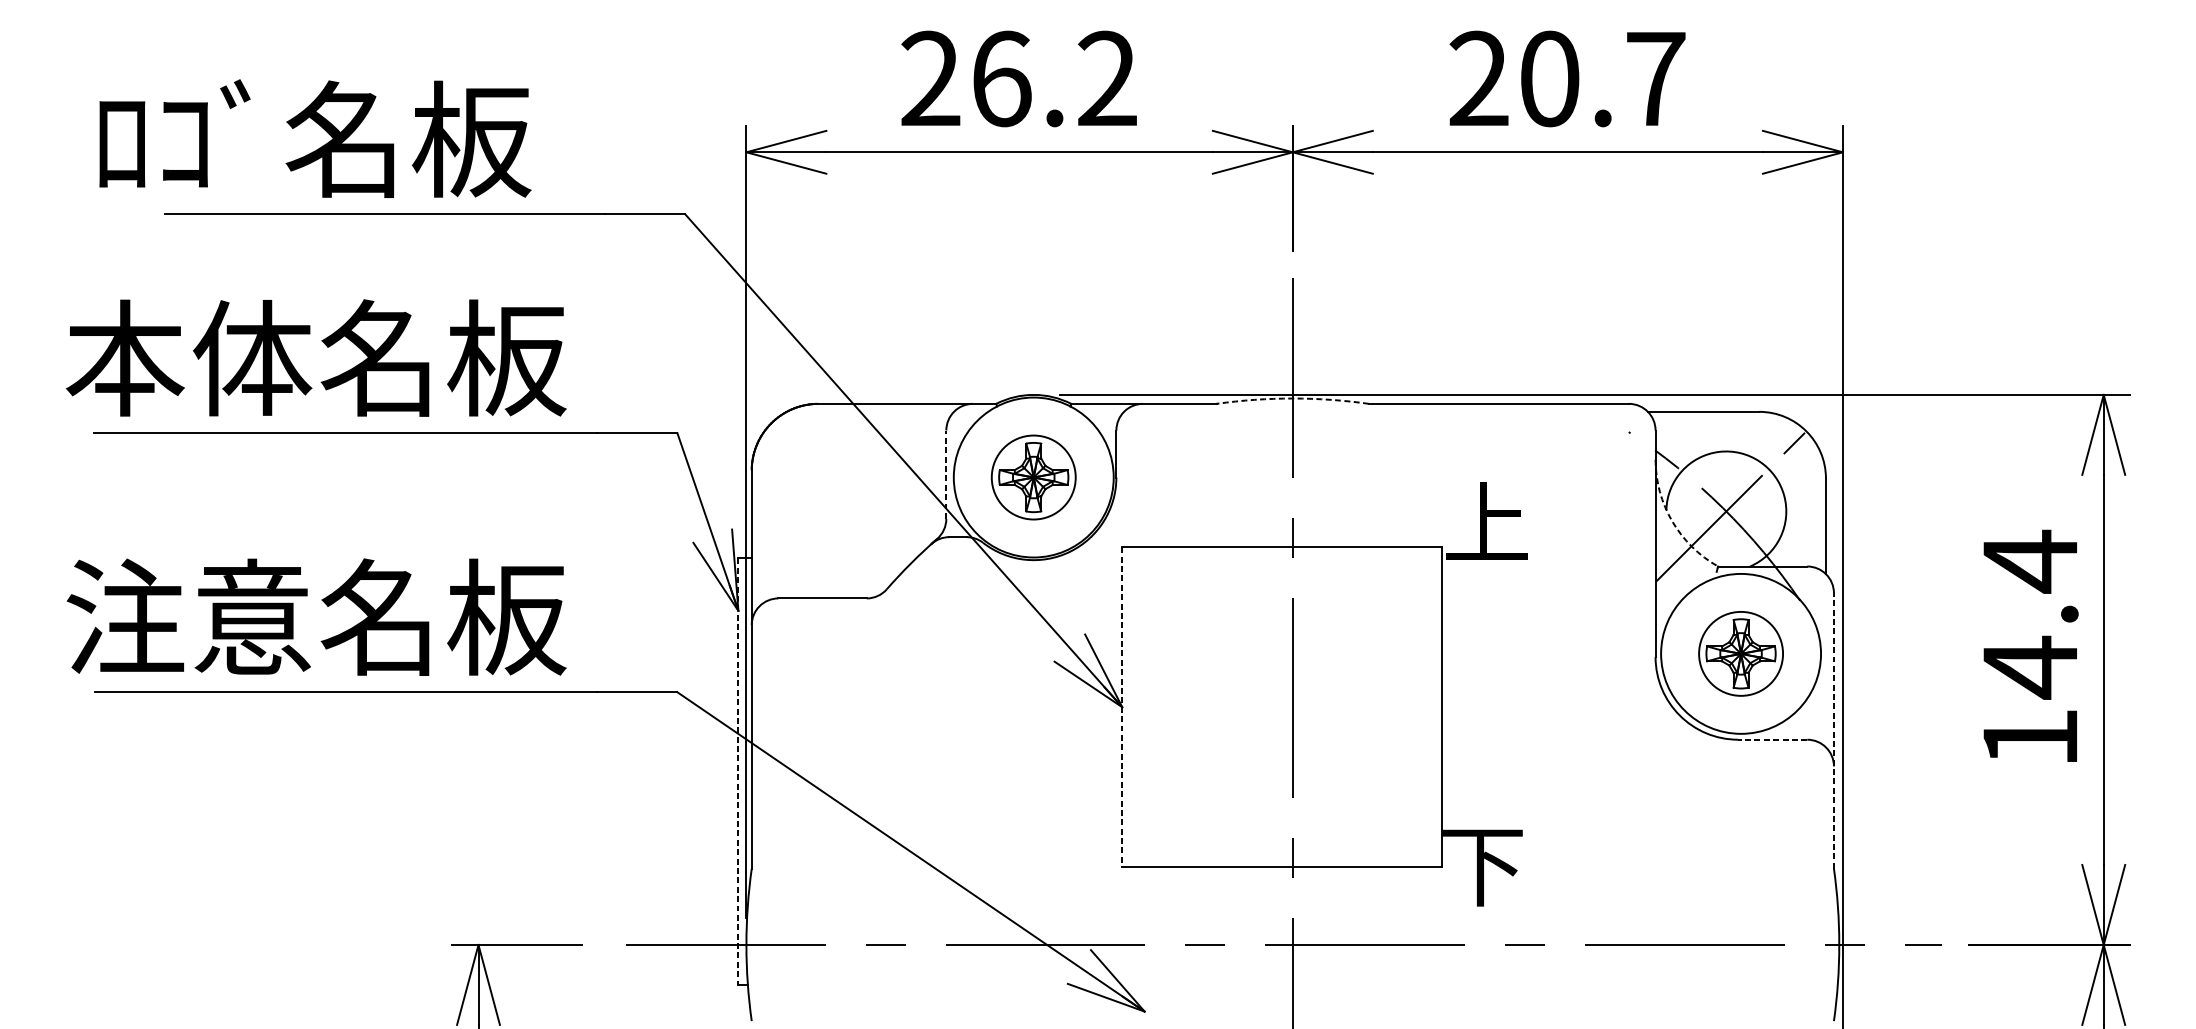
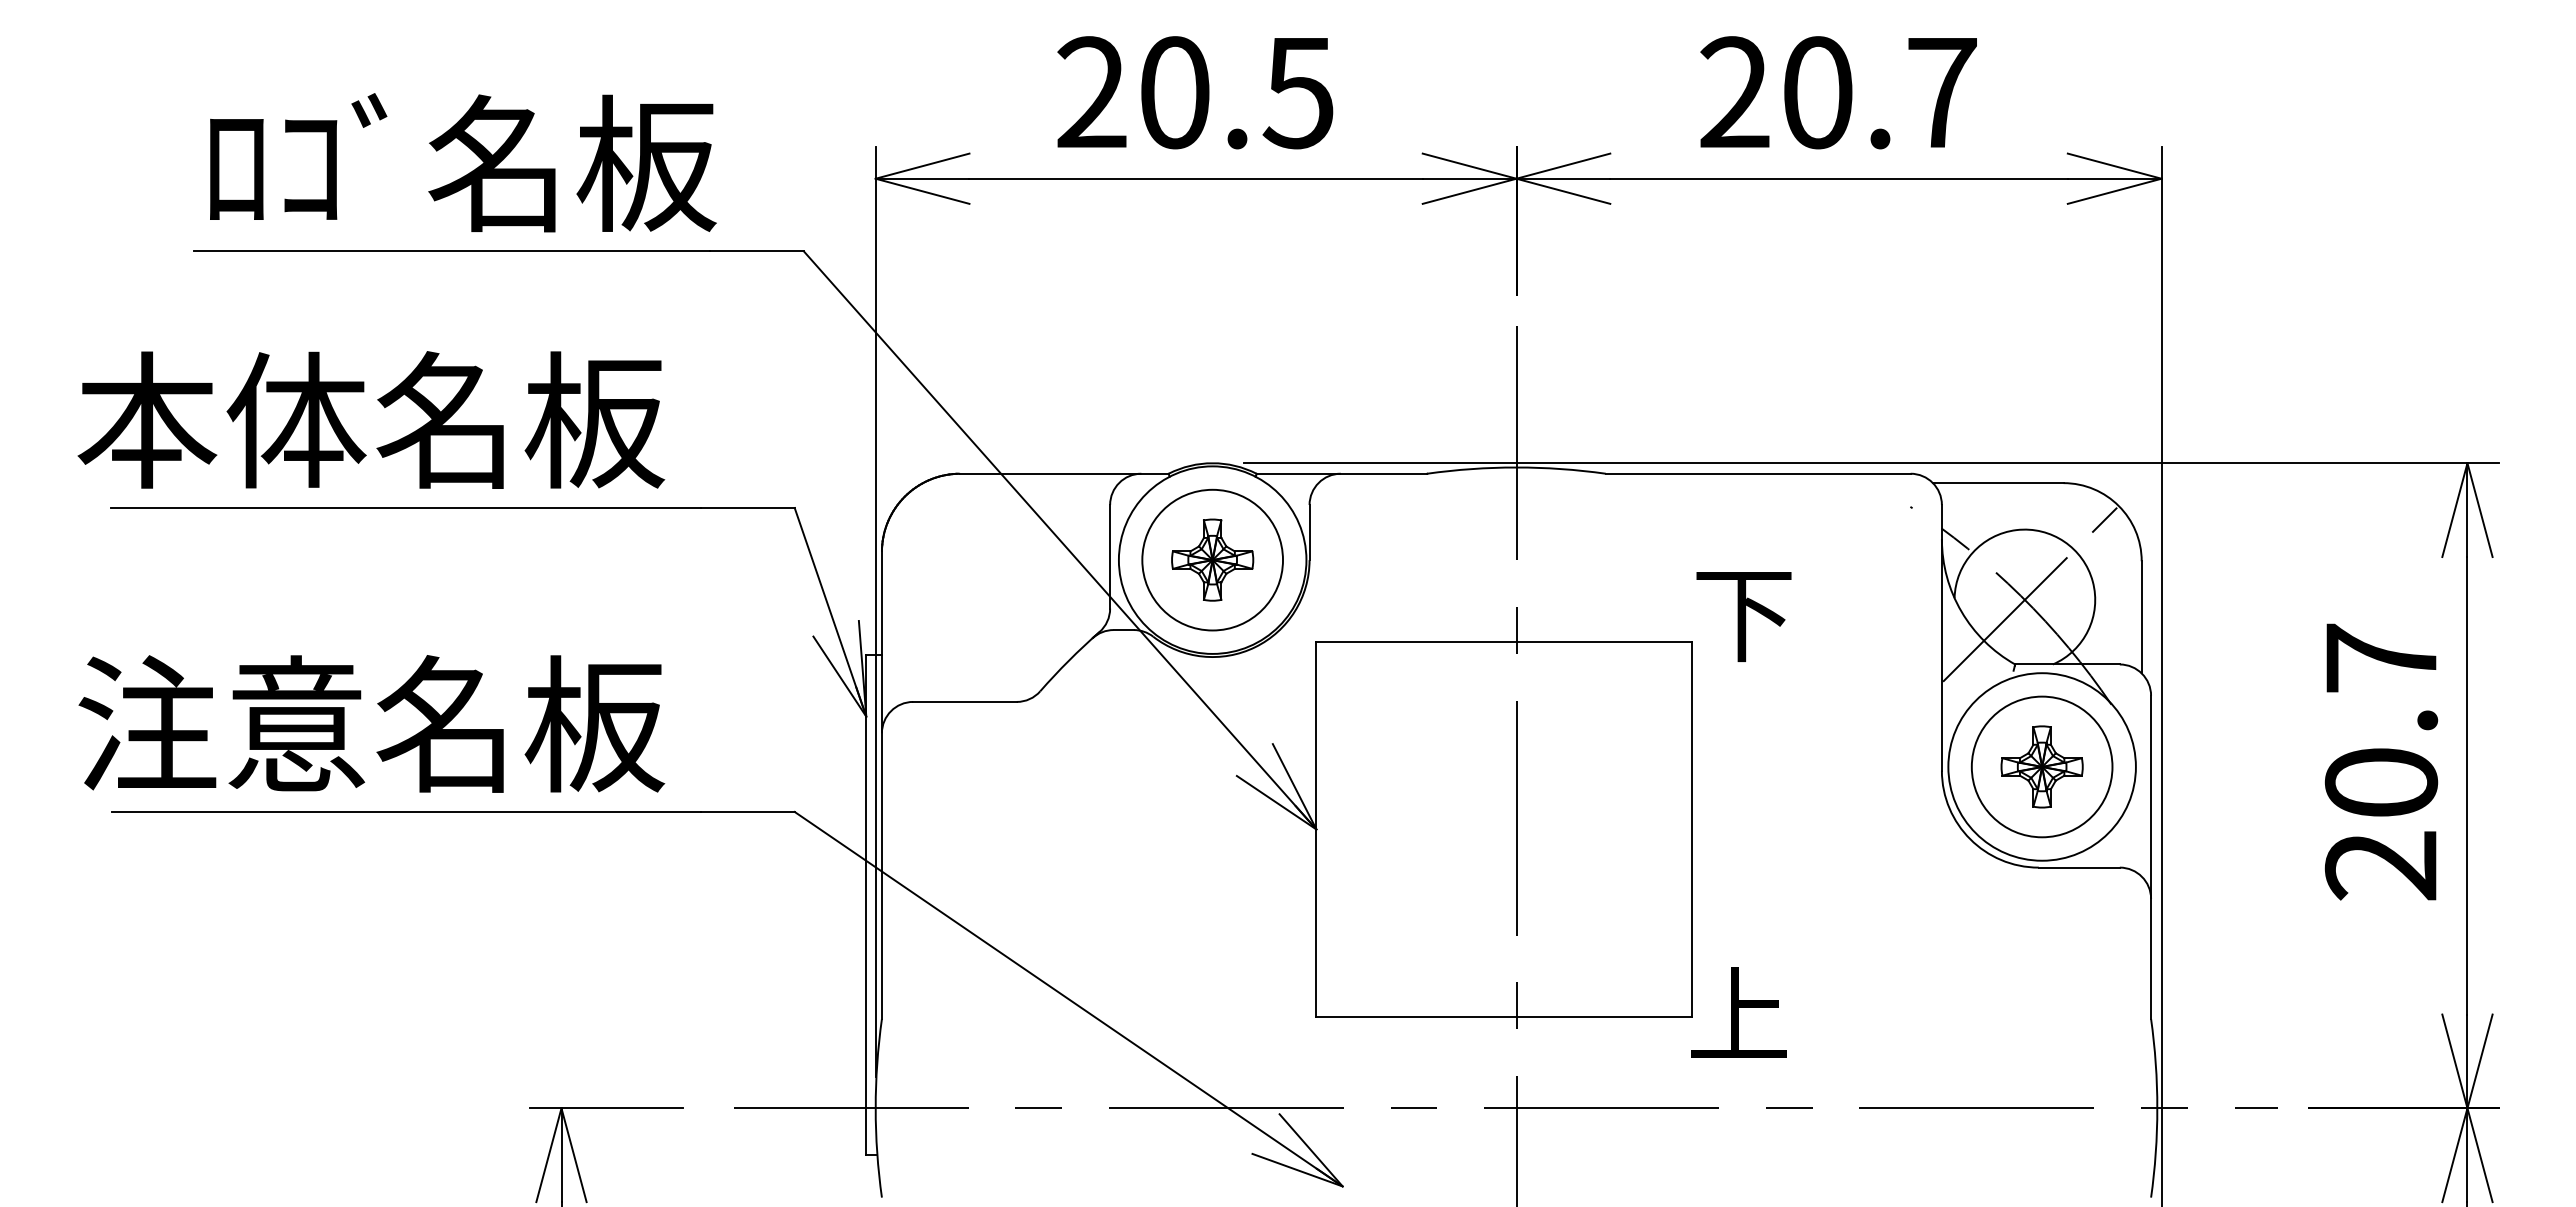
text: (1054, 78) -> (1237, 92), 26.2 -> 20.5
text: (315, 138) -> (463, 162), moved
arc: (1292, 398) -> (1516, 467), dashed -> solid
line: (946, 474) -> (1110, 556), dashed -> solid
circle: (1033, 476) -> (1212, 559), size x1.43
arc: (1672, 521) -> (1961, 611), dashed -> solid
text: (1486, 523) -> (1743, 614), 上 -> 下
text: (2030, 648) -> (2381, 760), 14.4 -> 20.7
circle: (1740, 653) -> (2041, 766), size x1.43
line: (1122, 707) -> (1316, 829), dashed -> solid
line: (1834, 731) -> (2151, 857), dashed -> solid
line: (1772, 739) -> (2079, 867), dashed -> solid
line: (738, 772) -> (866, 905), dashed -> solid
text: (1482, 865) -> (1738, 1015), 下 -> 上

